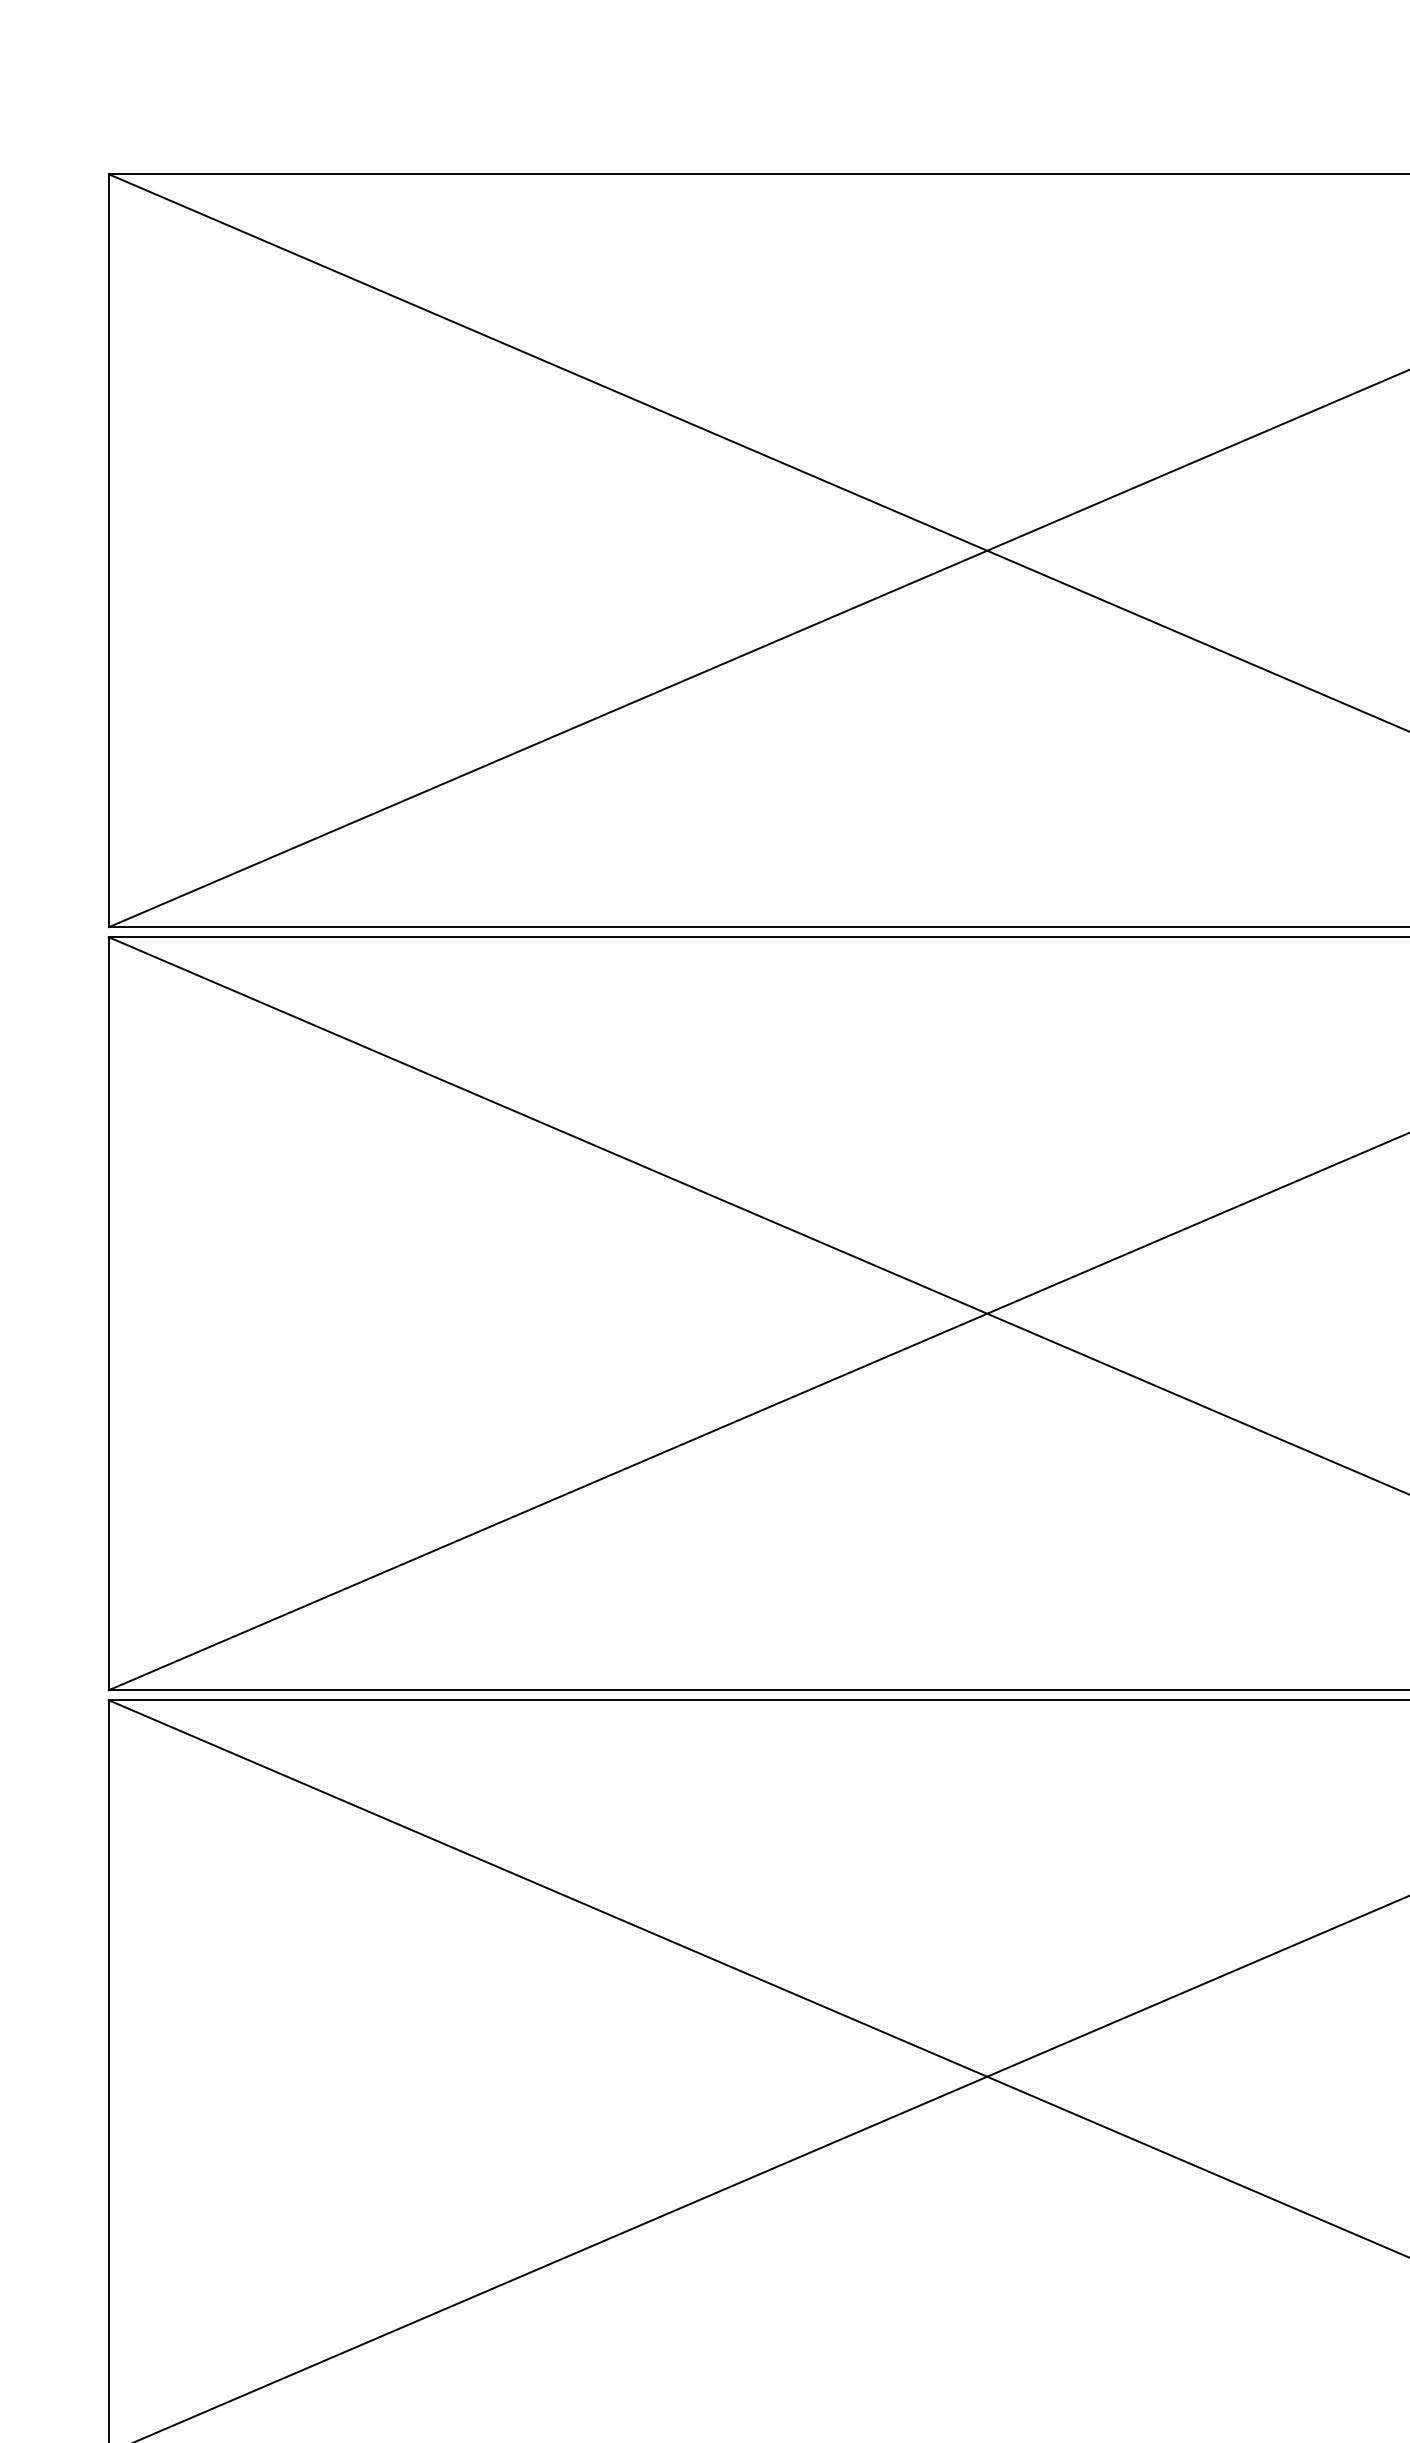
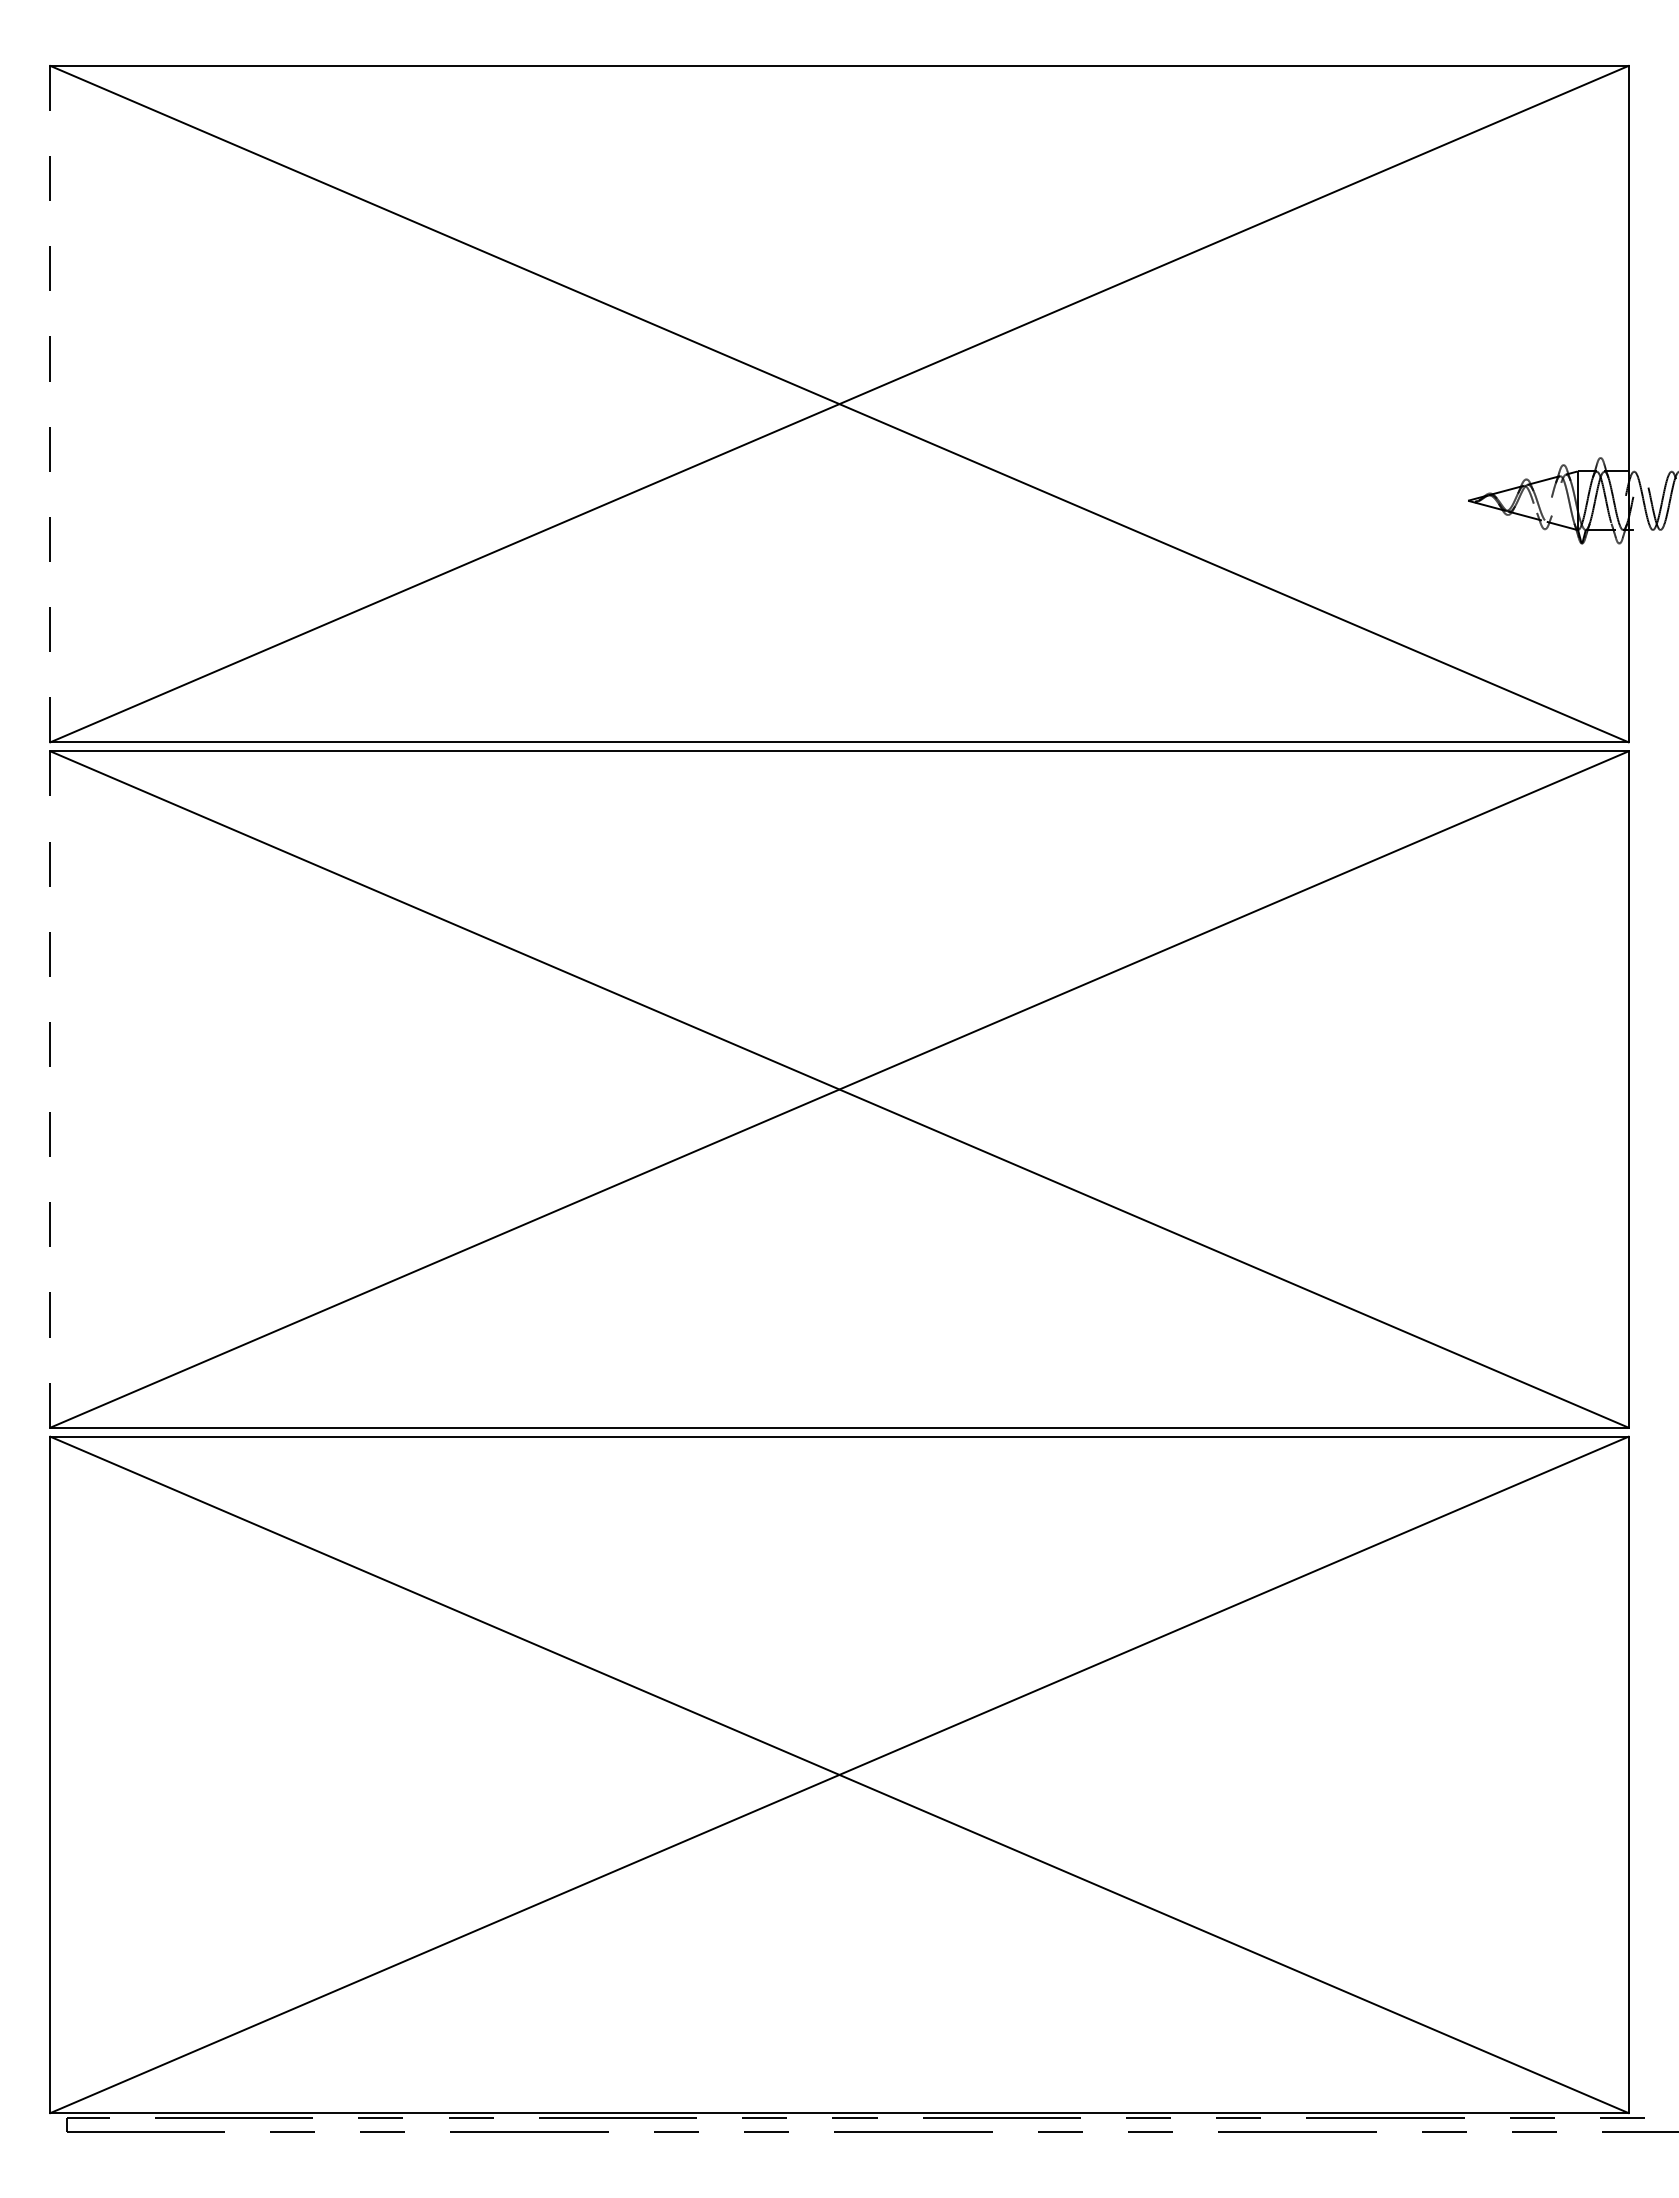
line: (108, 550) -> (50, 403), solid -> dashed
line: (108, 1314) -> (50, 1090), solid -> dashed

